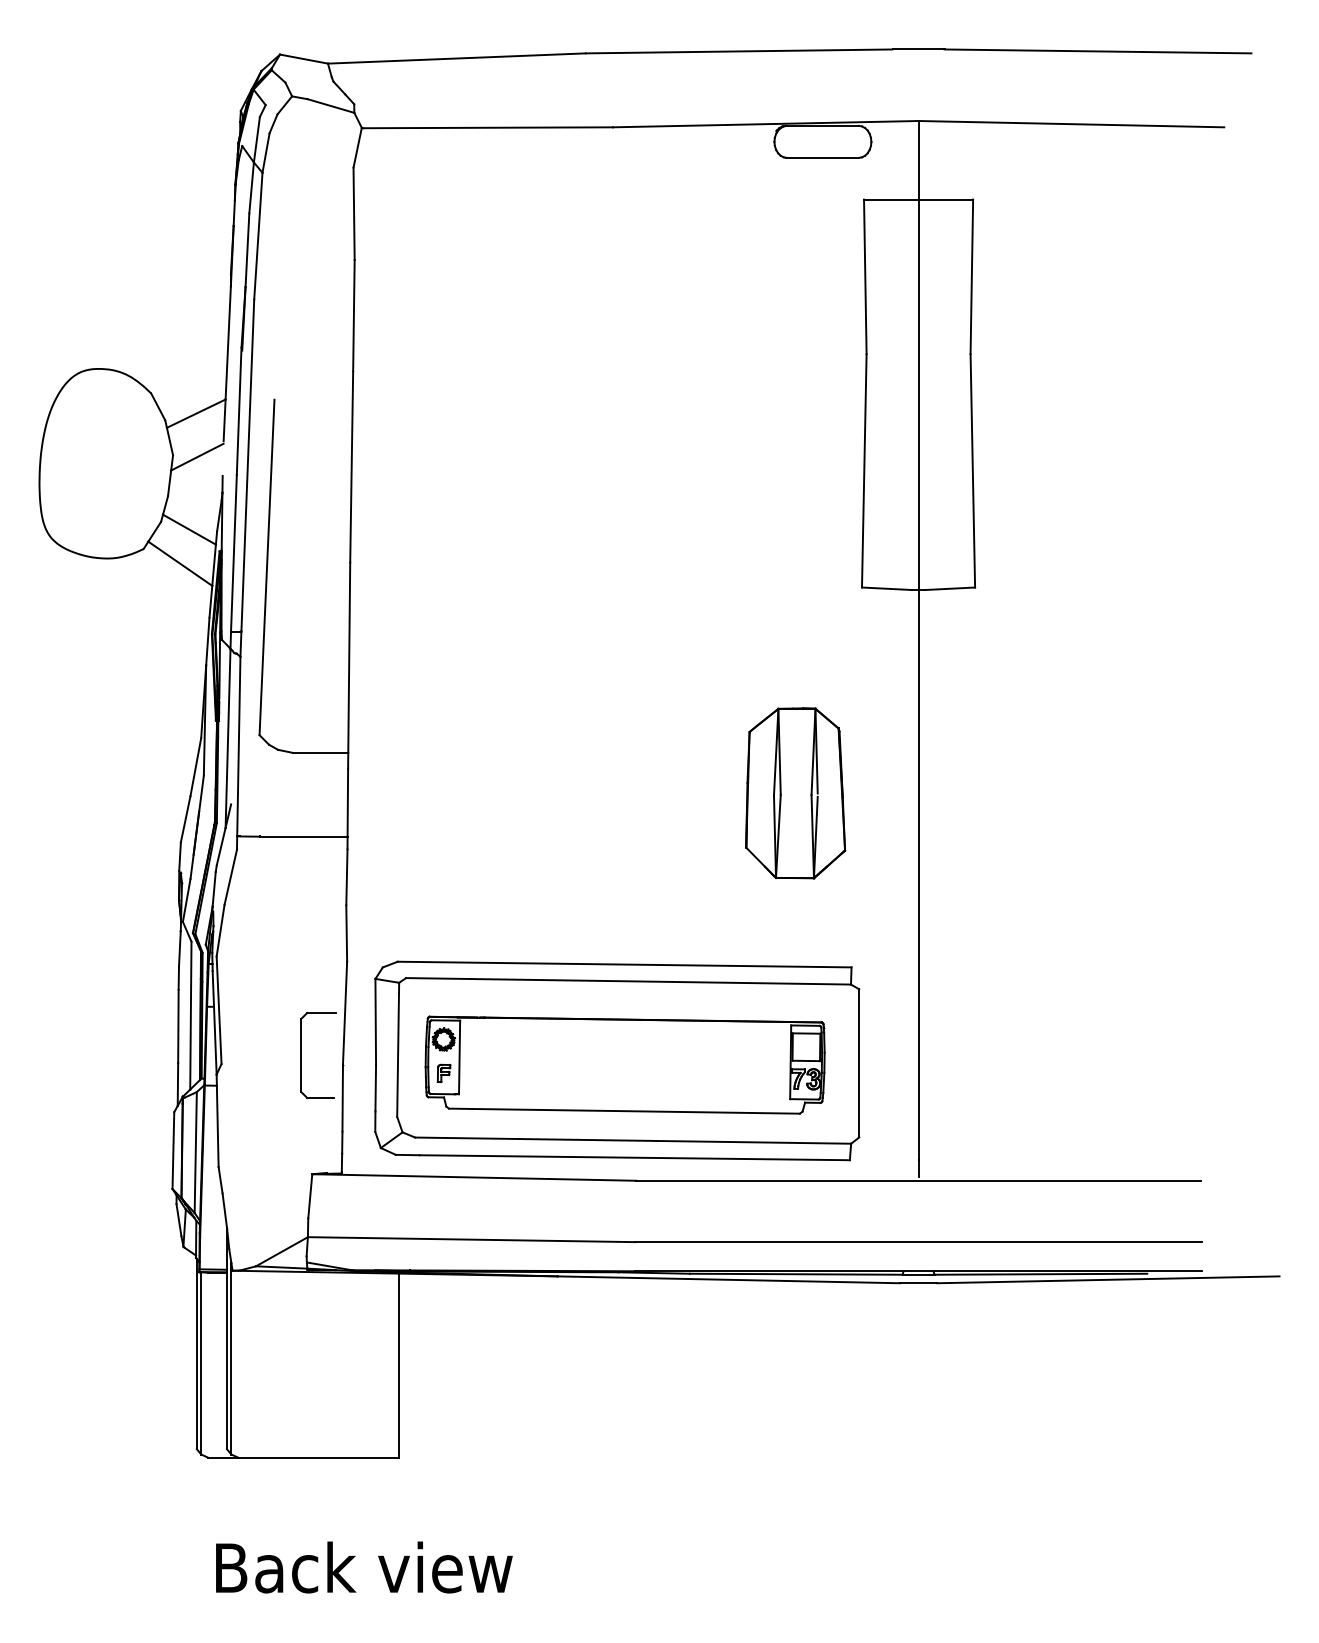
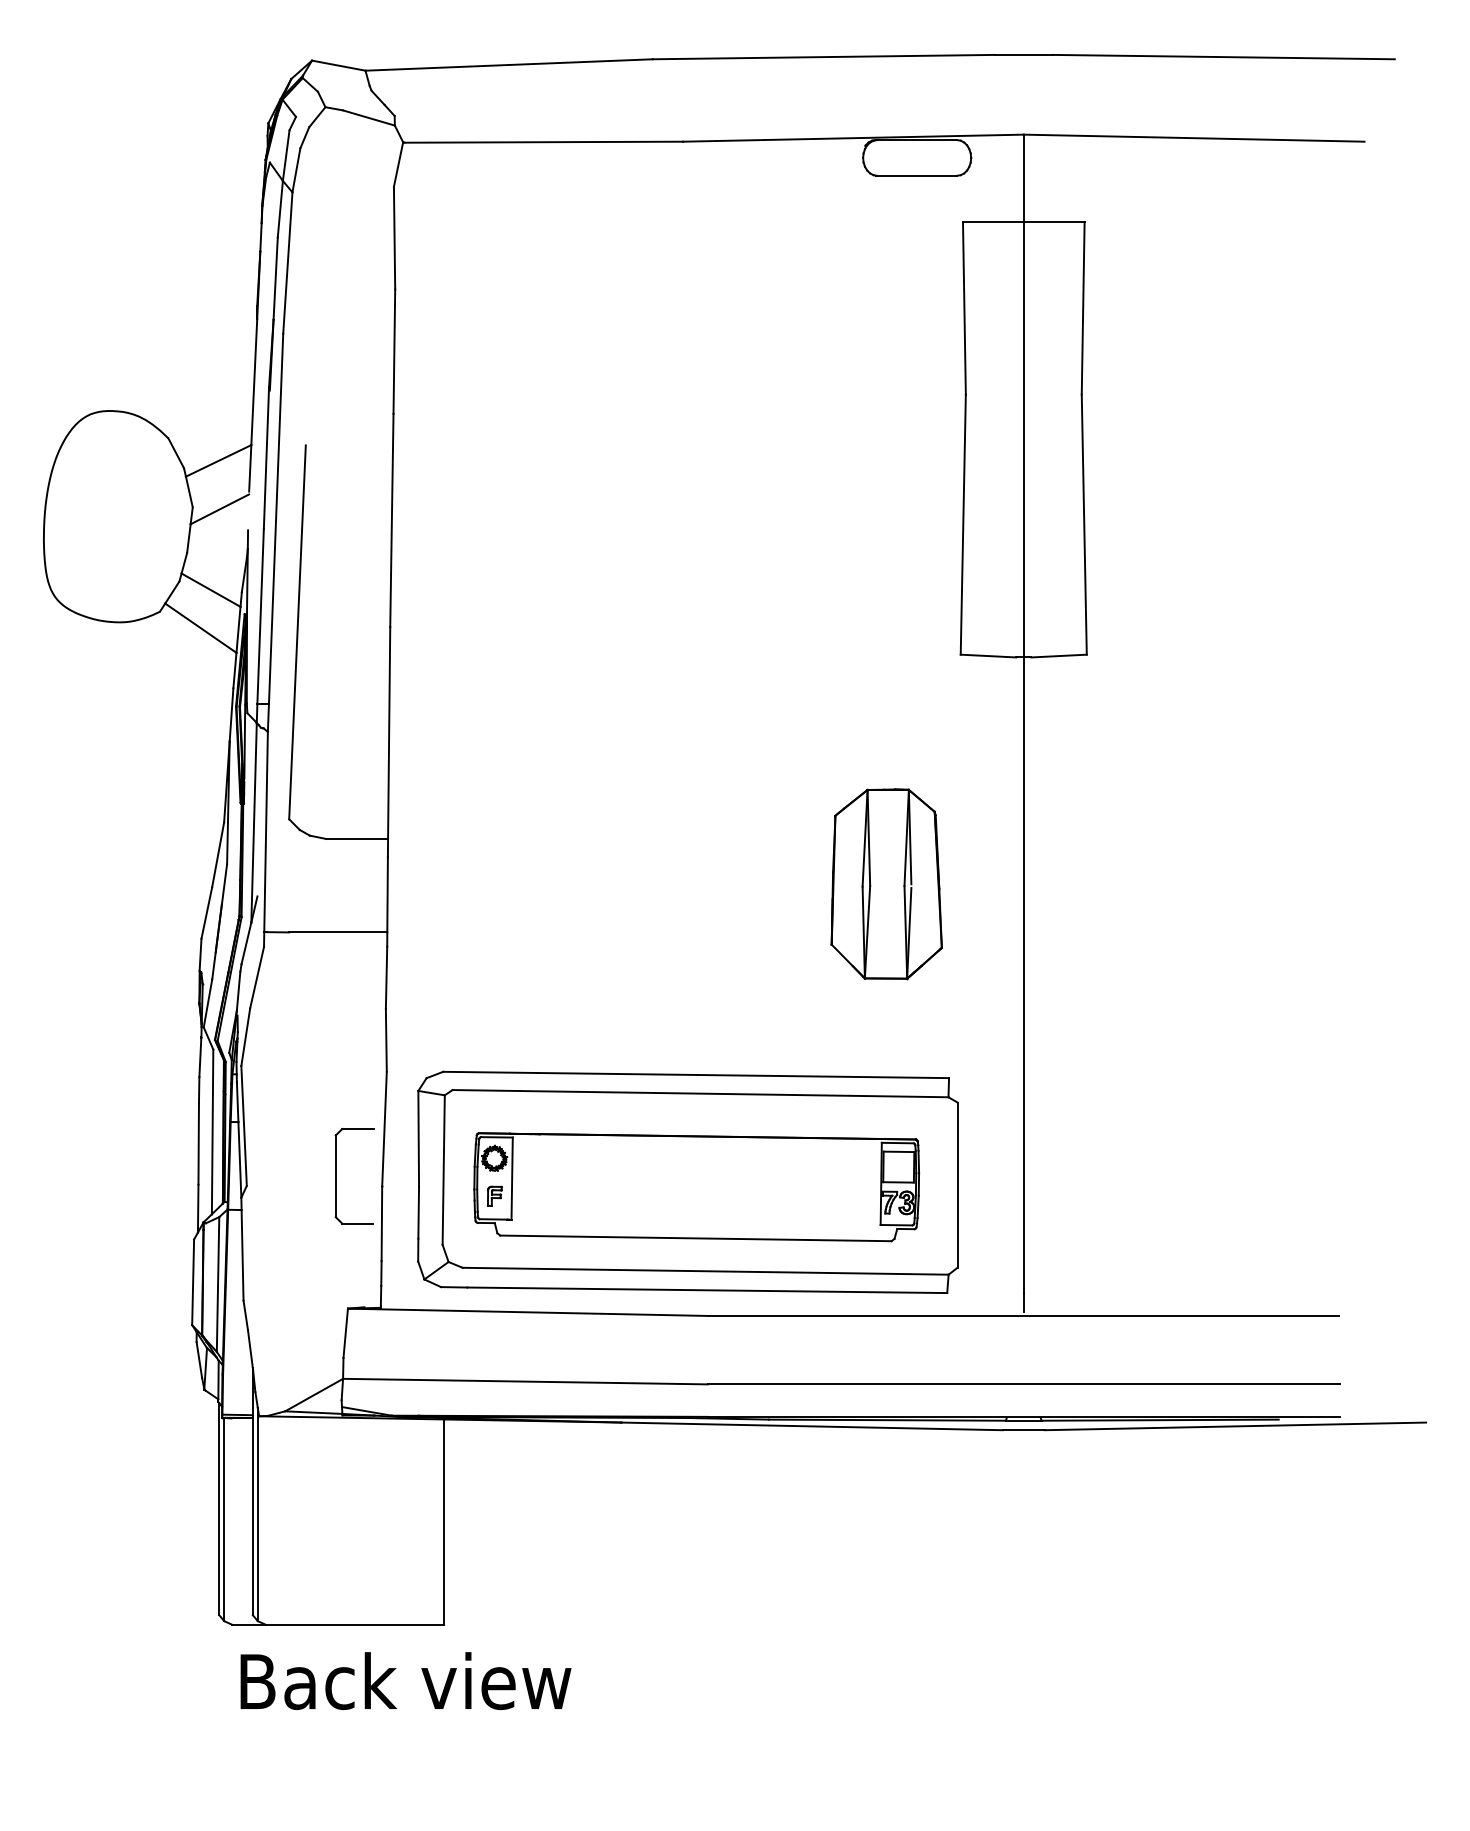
text: (363, 1567) -> (405, 1681), moved

